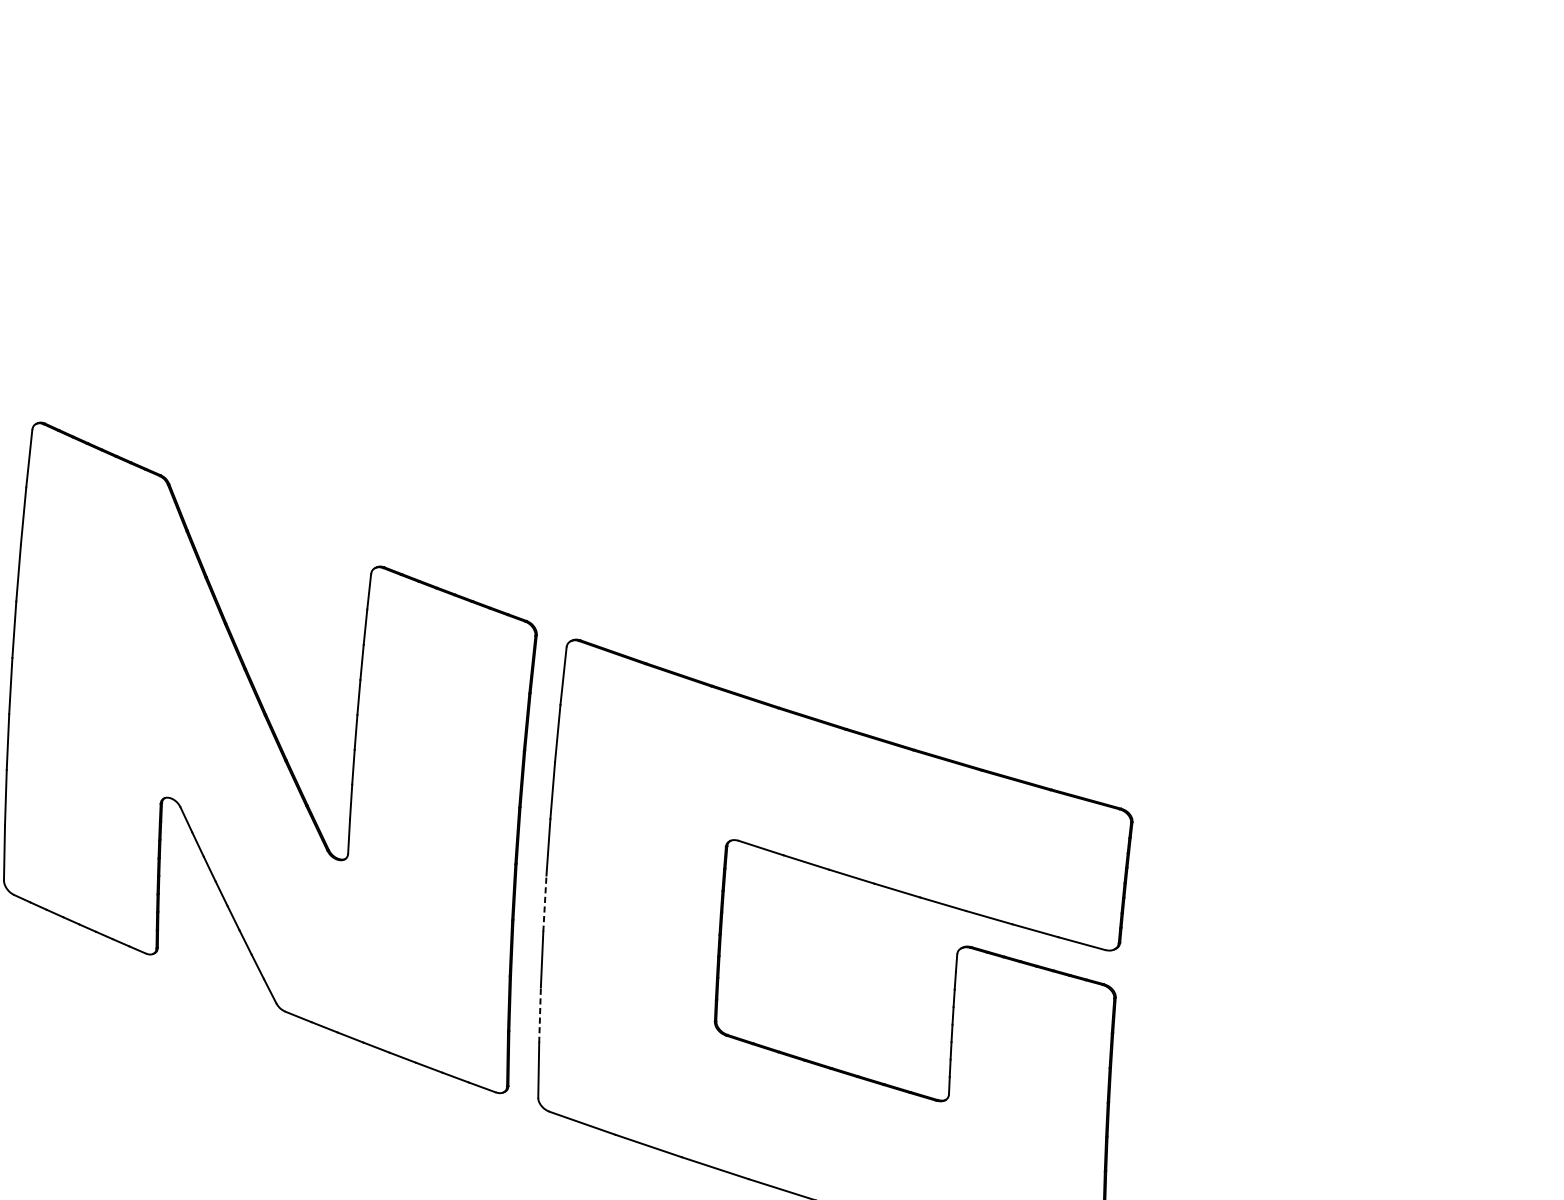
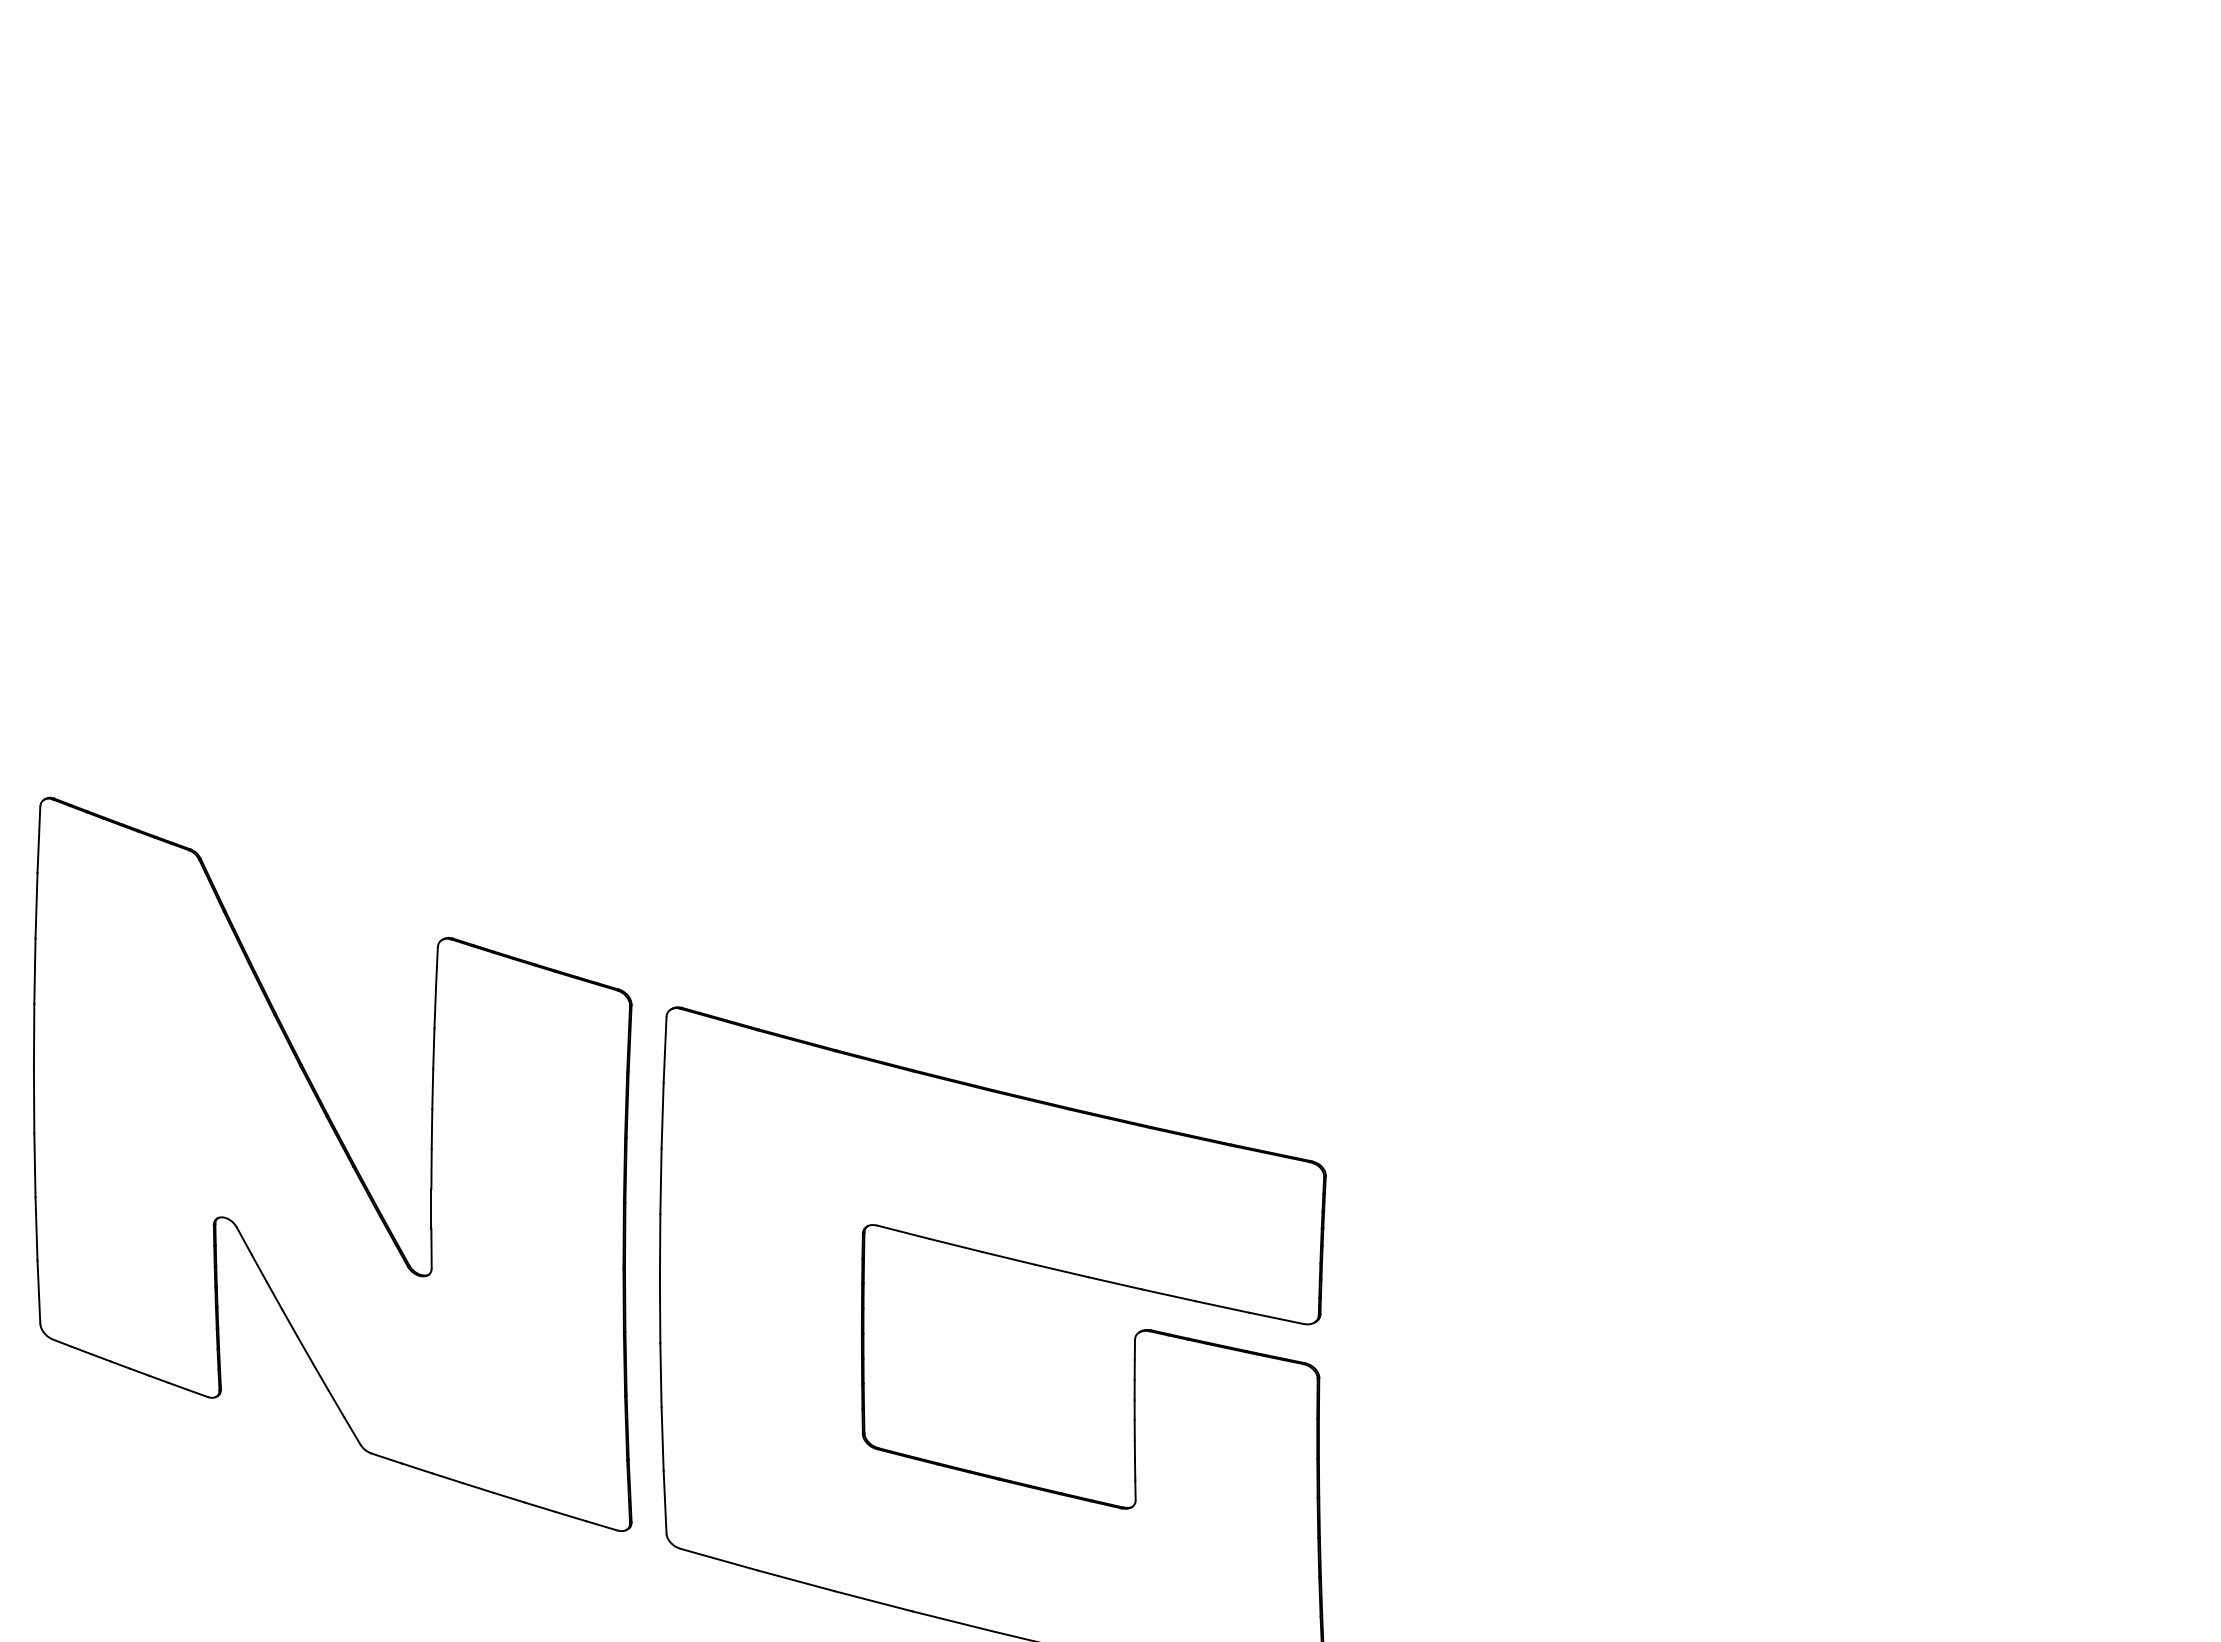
line: (545, 902) -> (660, 1310), dashed -> solid
line: (539, 1015) -> (662, 1439), dashed -> solid

